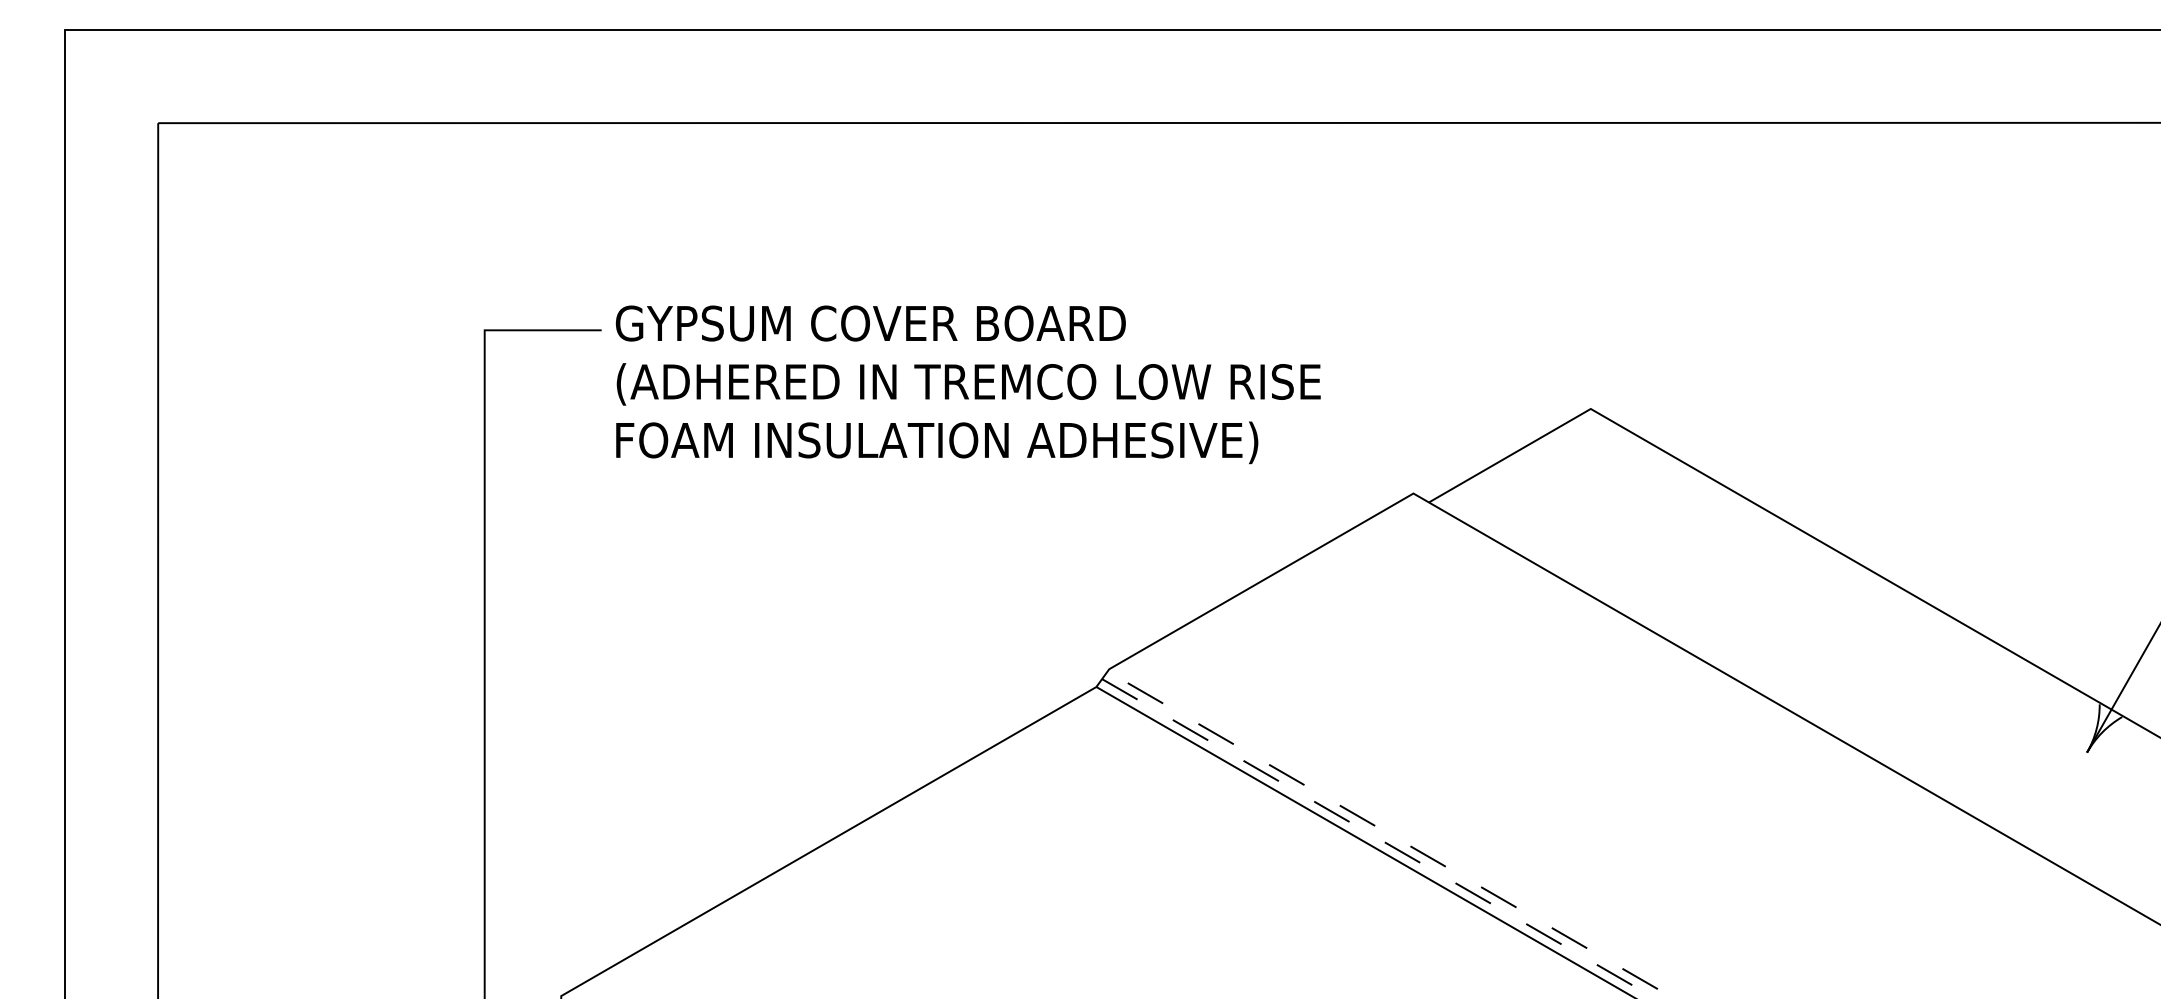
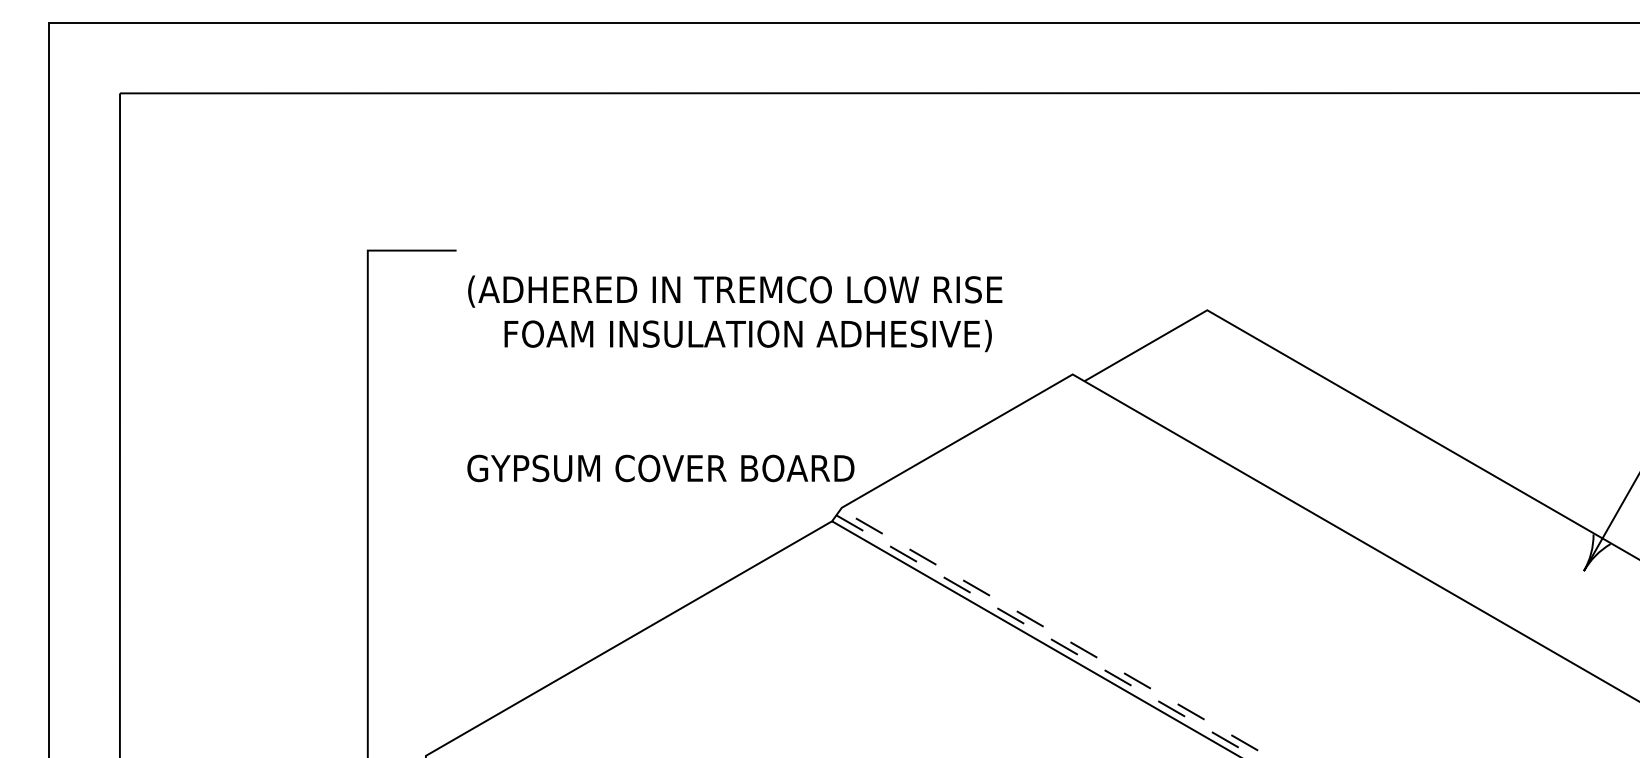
text: (870, 323) -> (660, 468), moved
text: (936, 442) -> (747, 335), moved

